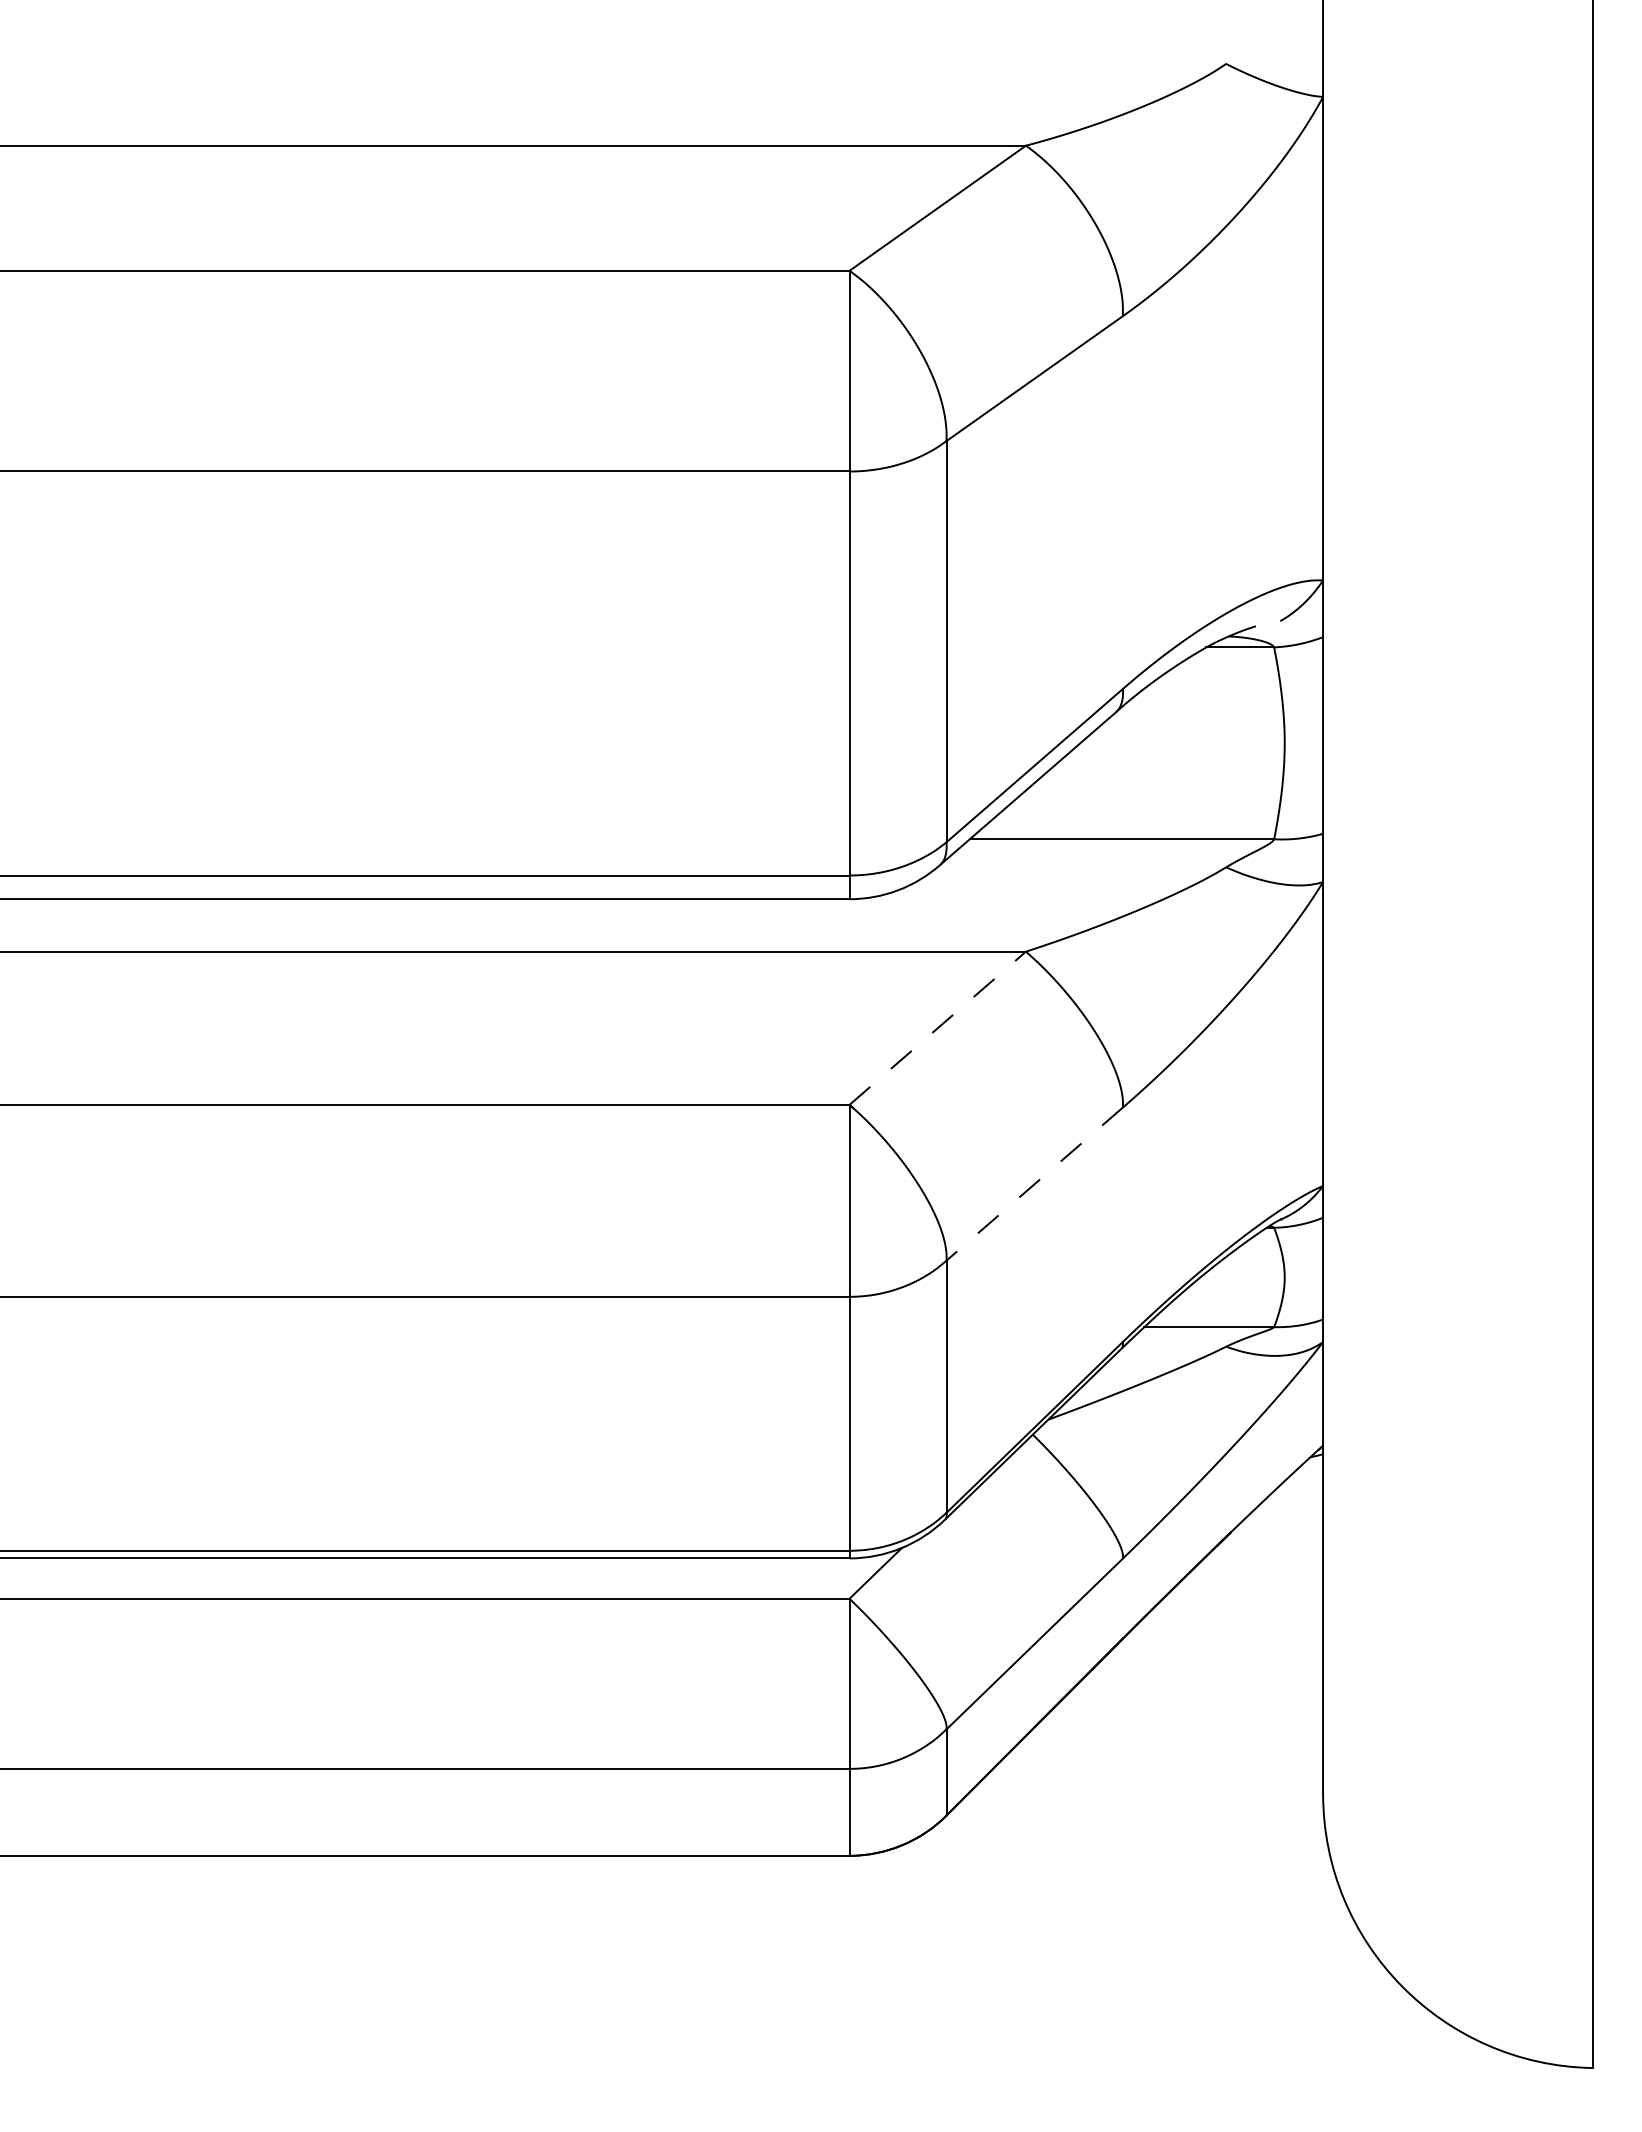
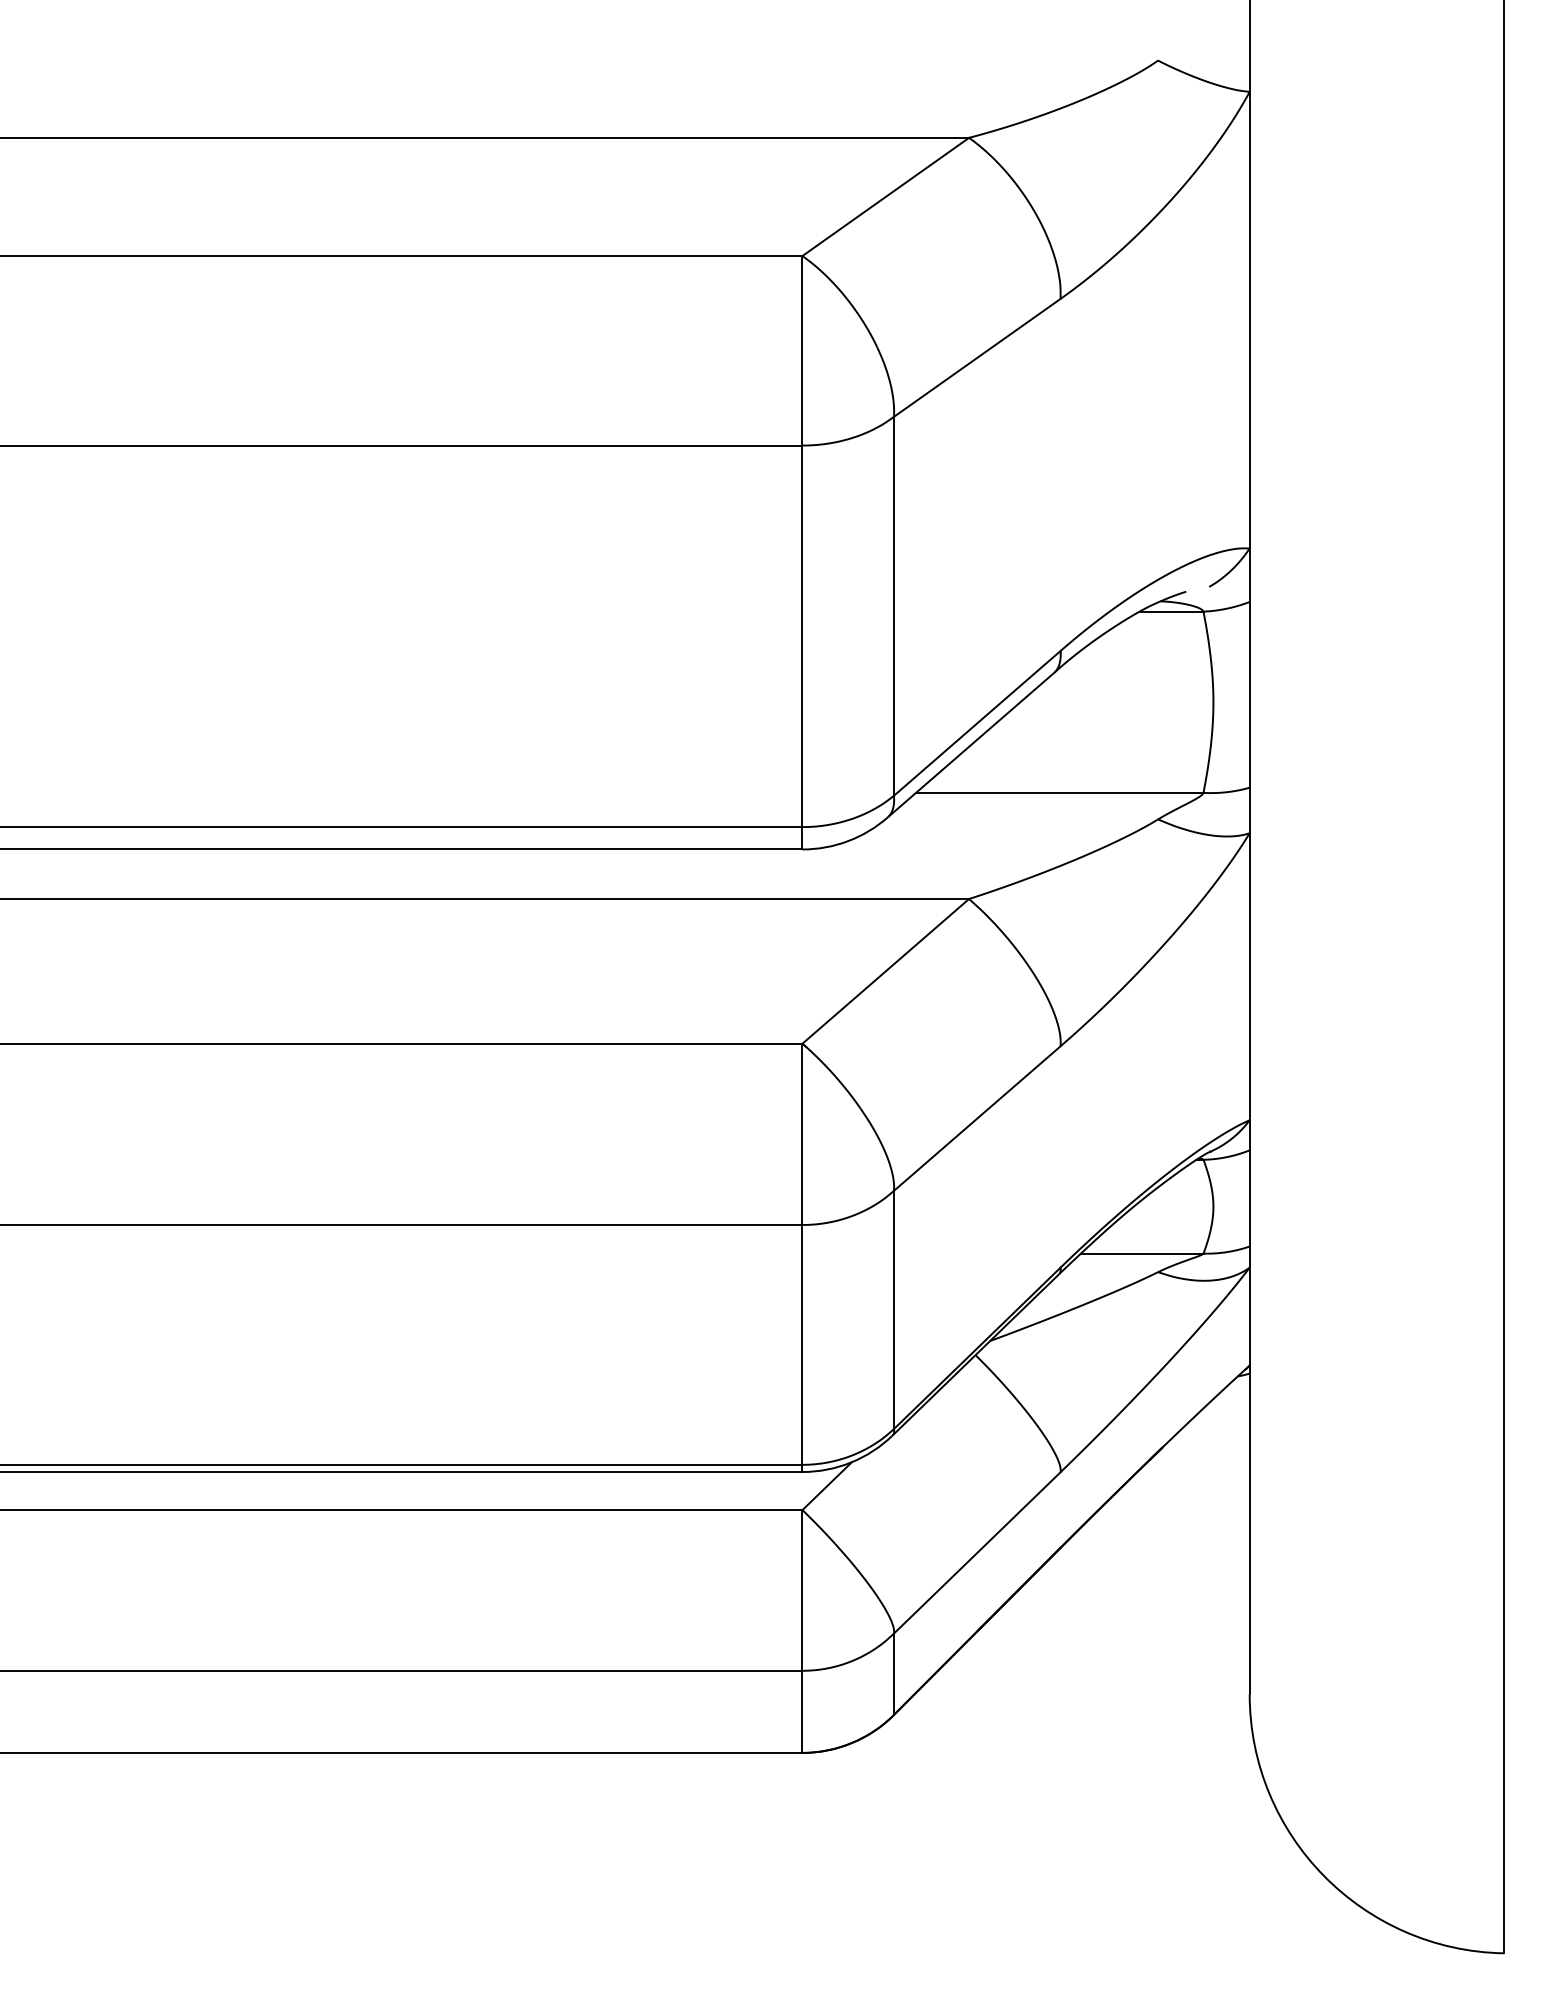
line: (937, 1028) -> (885, 971), dashed -> solid
line: (1034, 1184) -> (977, 1118), dashed -> solid

